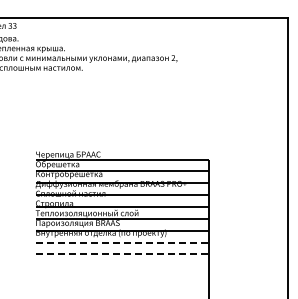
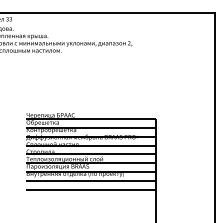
line: (122, 242) -> (91, 180), dashed -> solid
line: (122, 254) -> (91, 189), dashed -> solid

